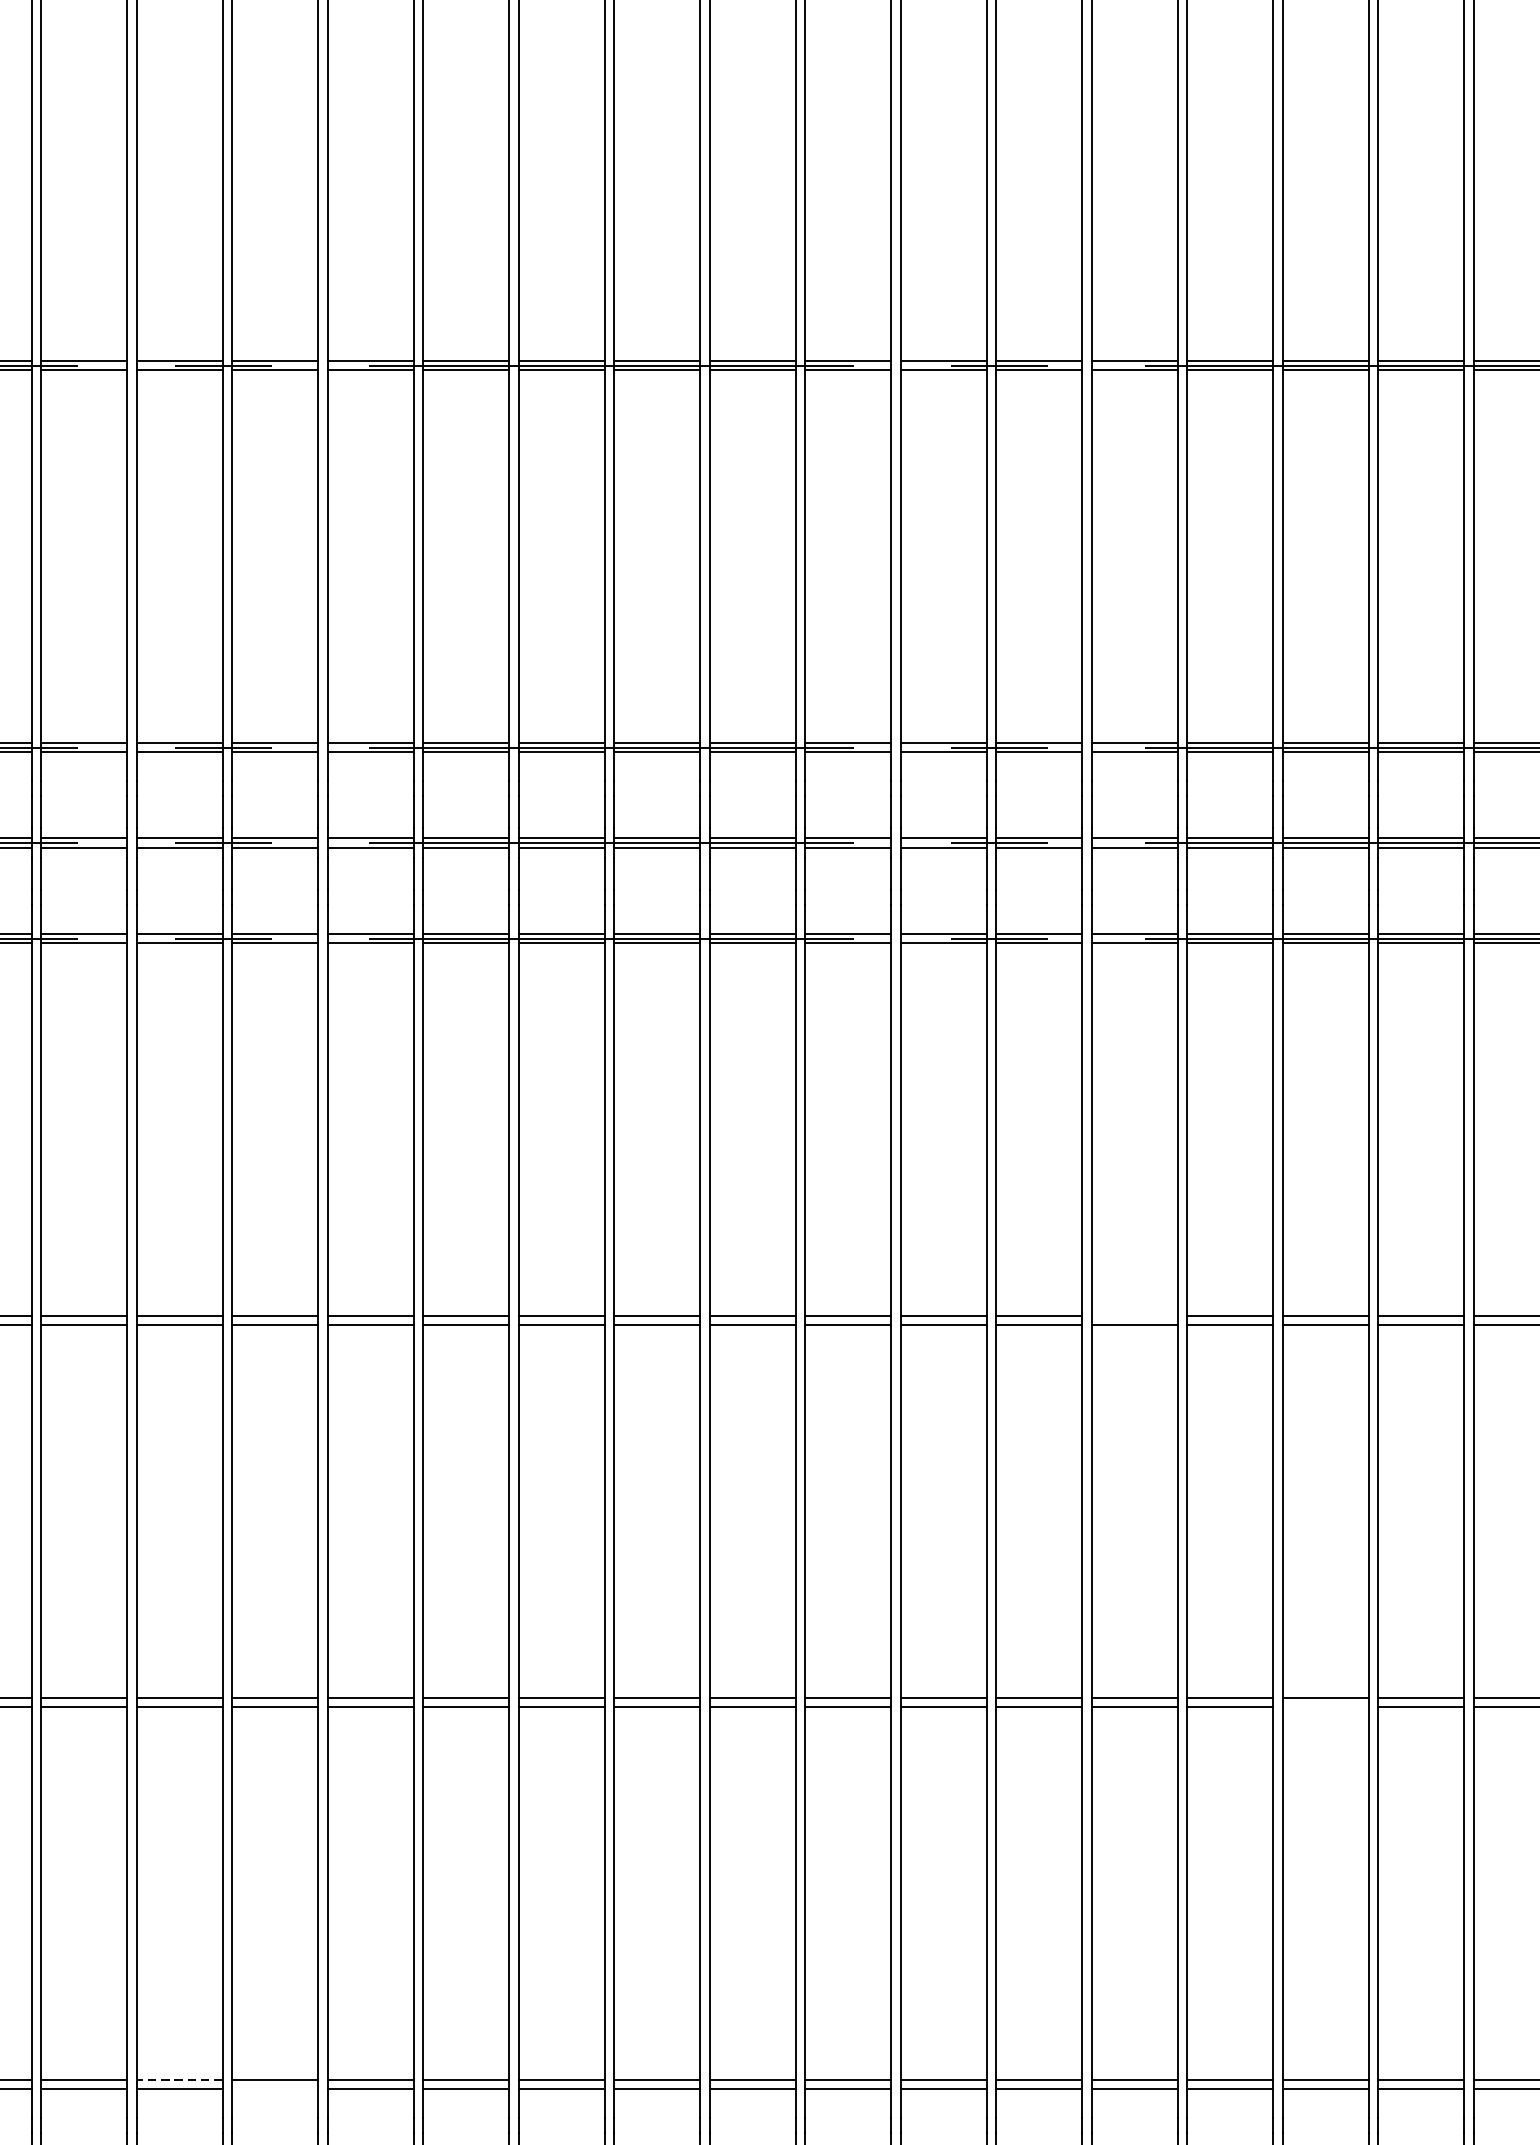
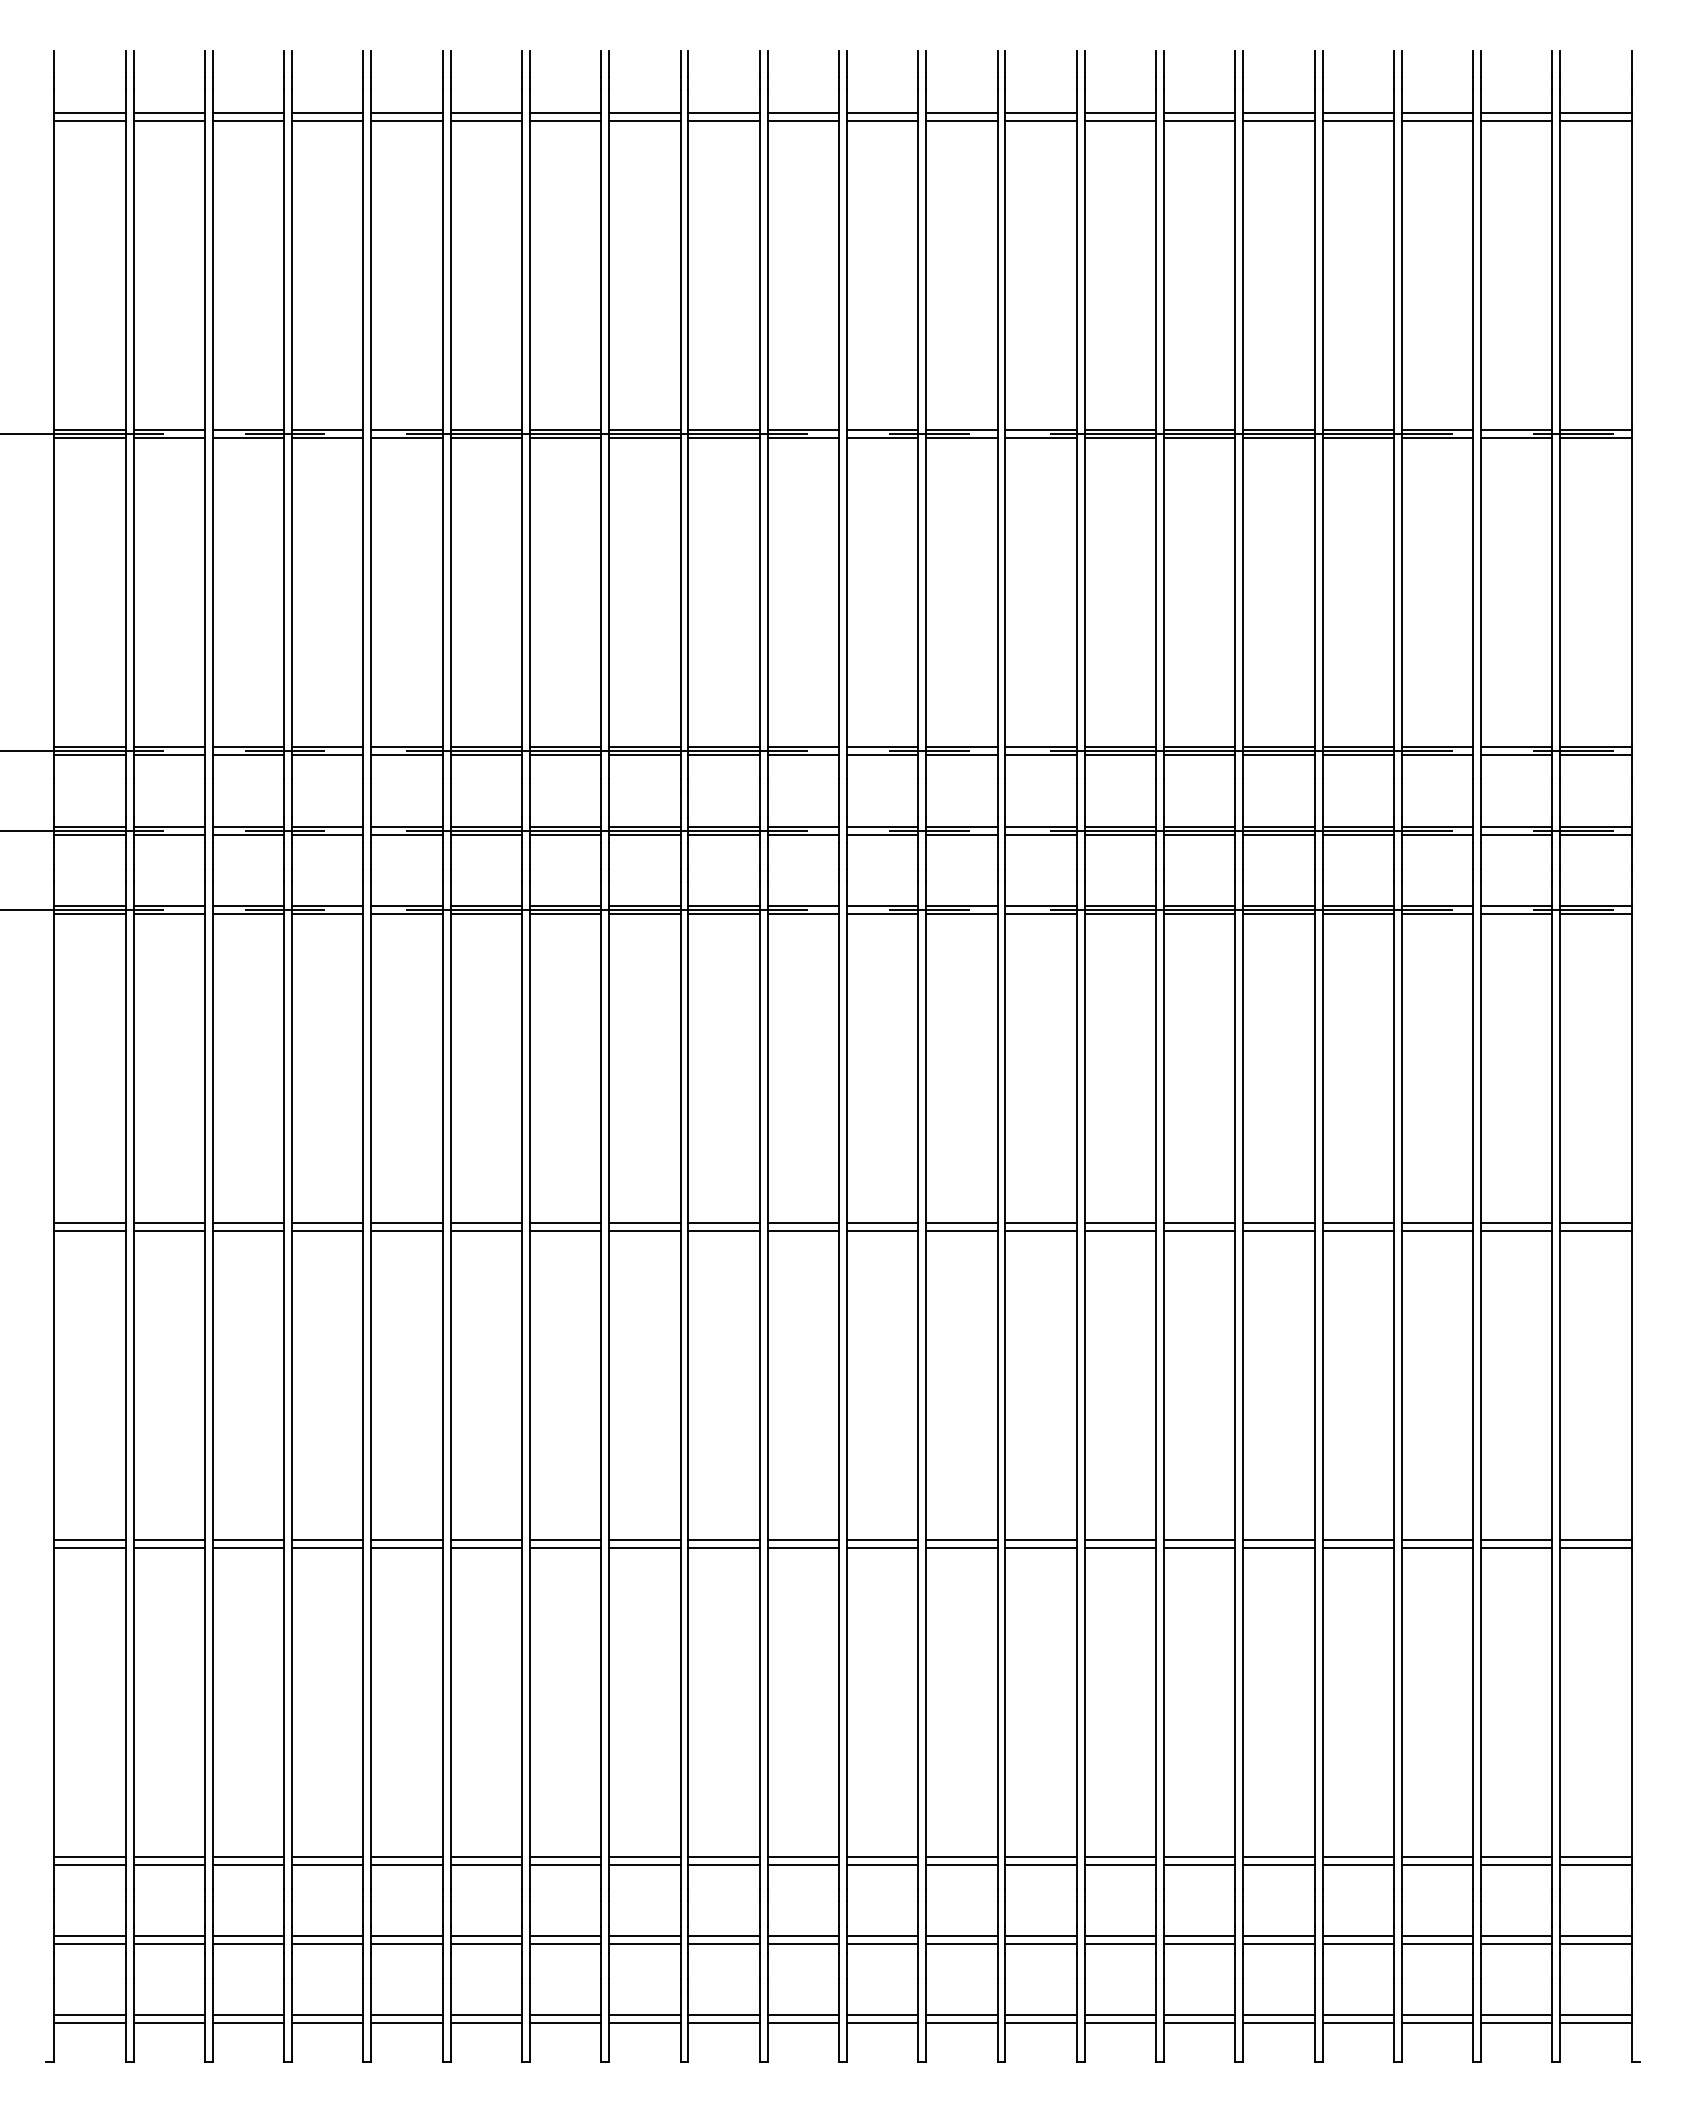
line: (1133, 1315) -> (1040, 1222), added
line: (1325, 1706) -> (1199, 1547), added
line: (179, 2079) -> (248, 1856), dashed -> solid
line: (274, 2088) -> (327, 1864), added

